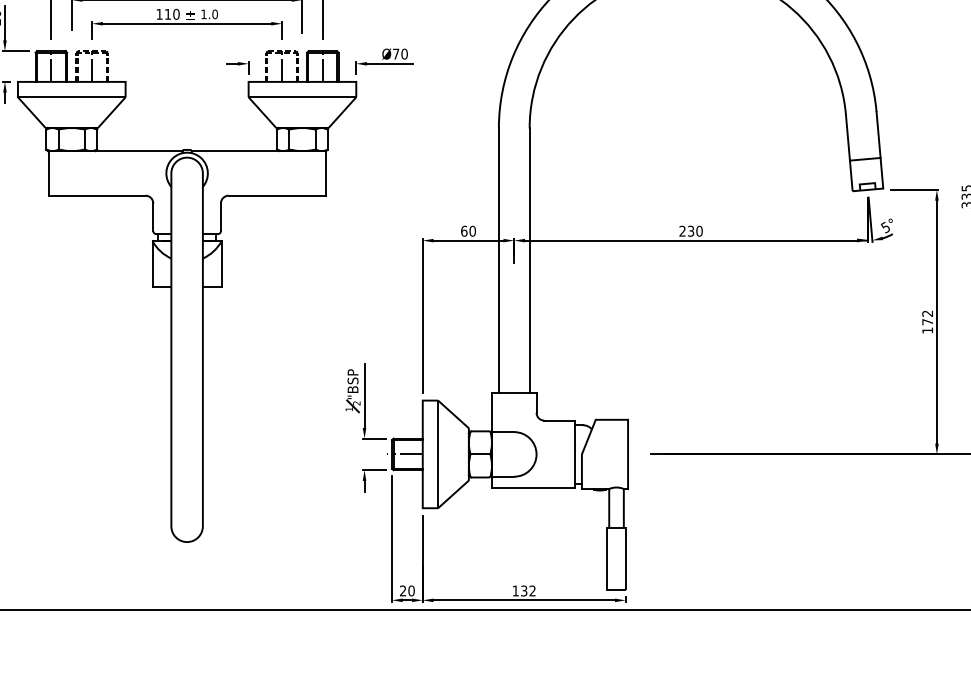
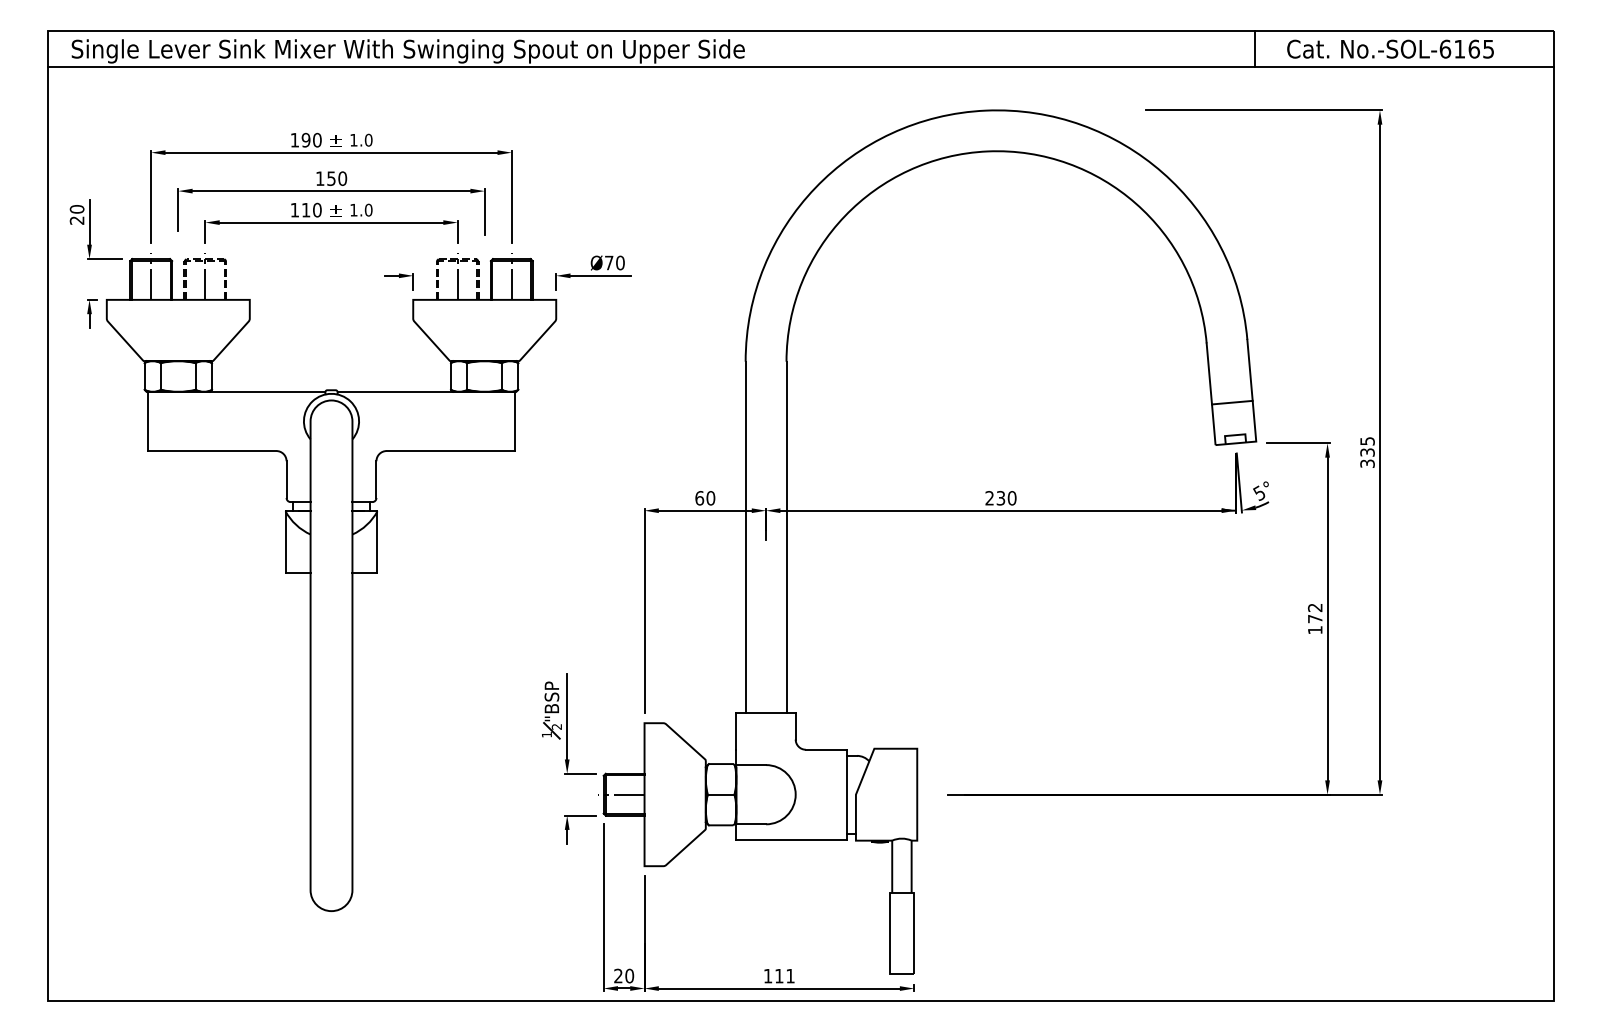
line: (71, 97) -> (178, 320), removed
line: (302, 97) -> (484, 320), removed
line: (437, 454) -> (664, 794), removed
text: (528, 590) -> (784, 975), 132 -> 111

